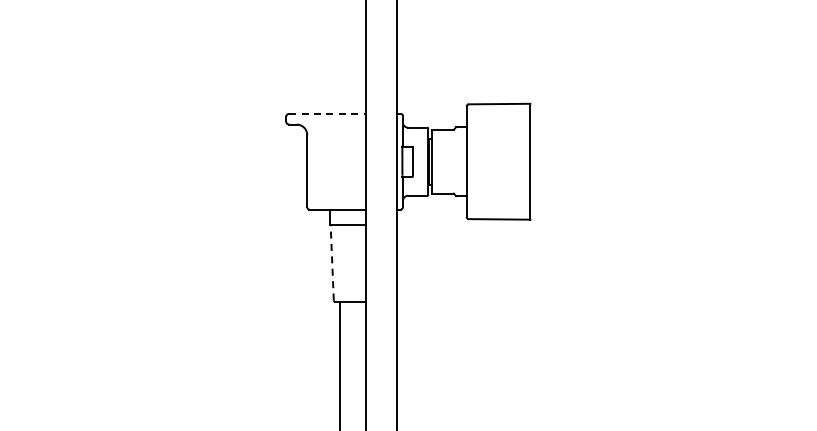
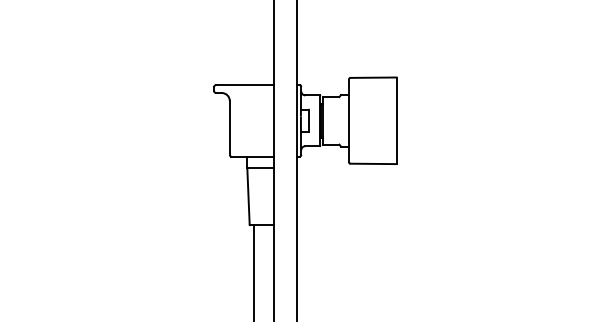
line: (328, 113) -> (245, 84), dashed -> solid
line: (332, 263) -> (248, 196), dashed -> solid

